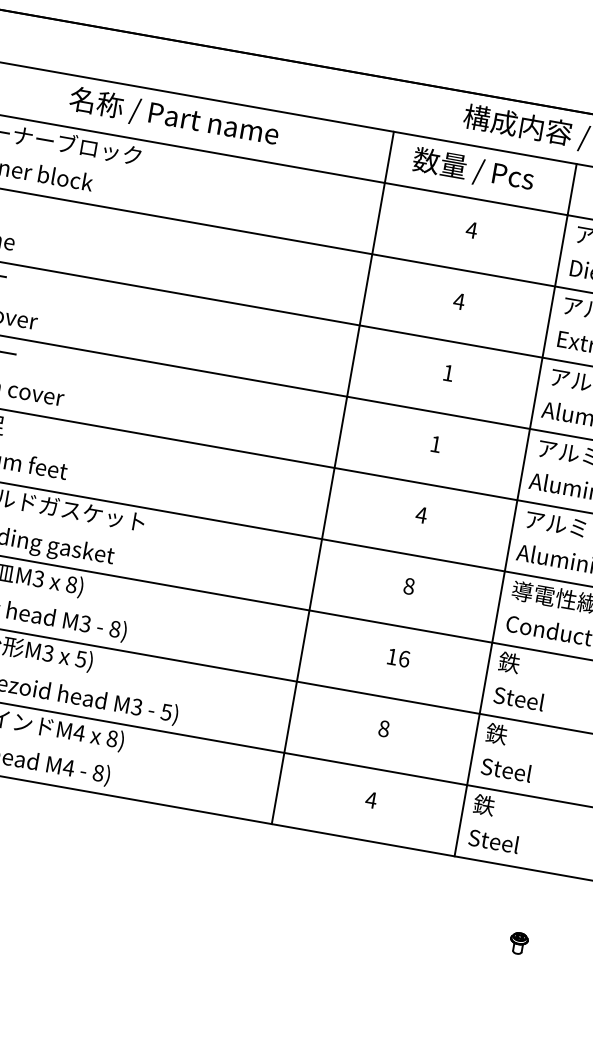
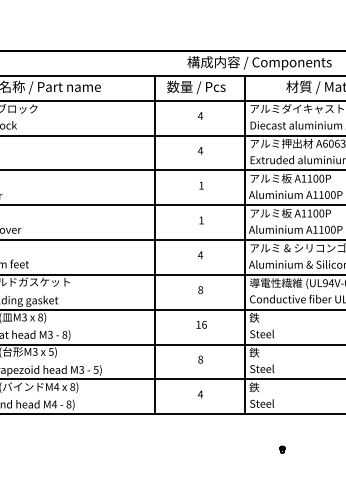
part: (519, 942) -> (282, 449), size x0.62

